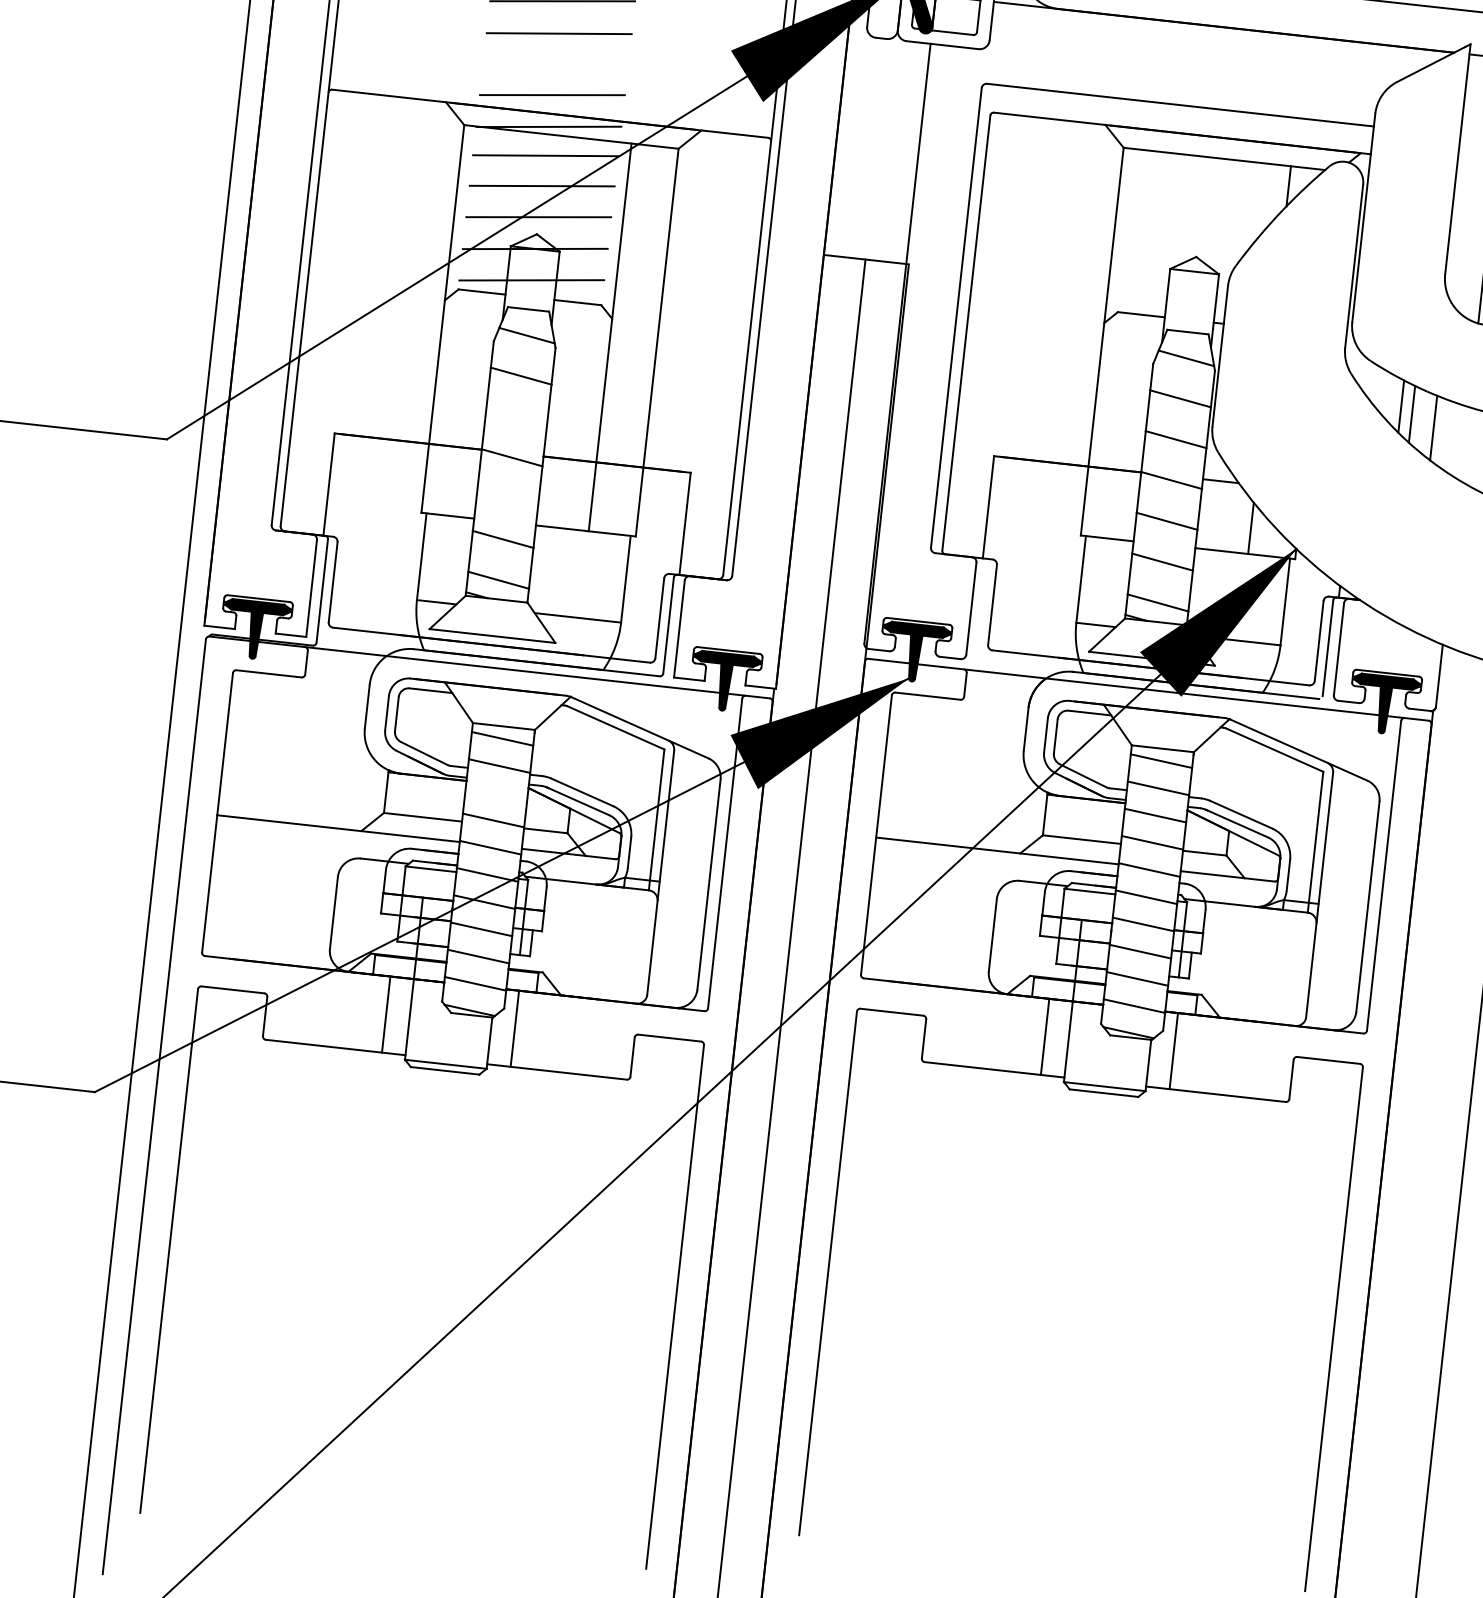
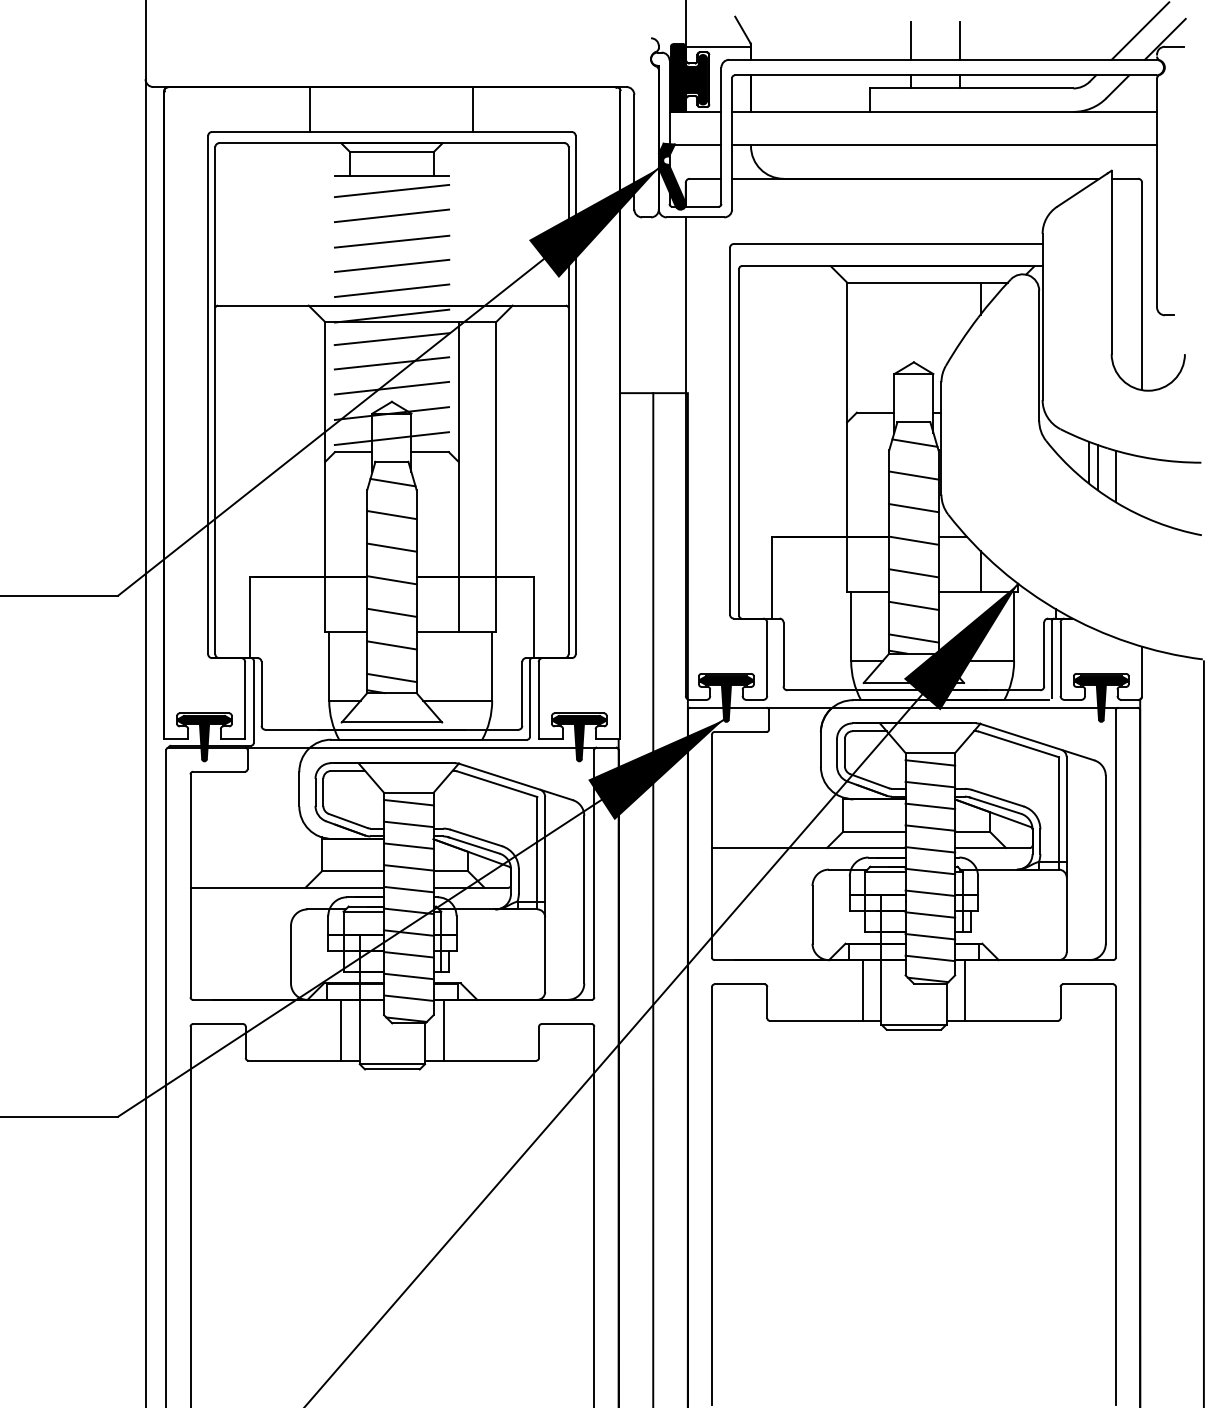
line: (556, 63) -> (392, 265), added
line: (516, 416) -> (391, 547), added
line: (507, 498) -> (391, 612), added
line: (496, 792) -> (408, 845), added

